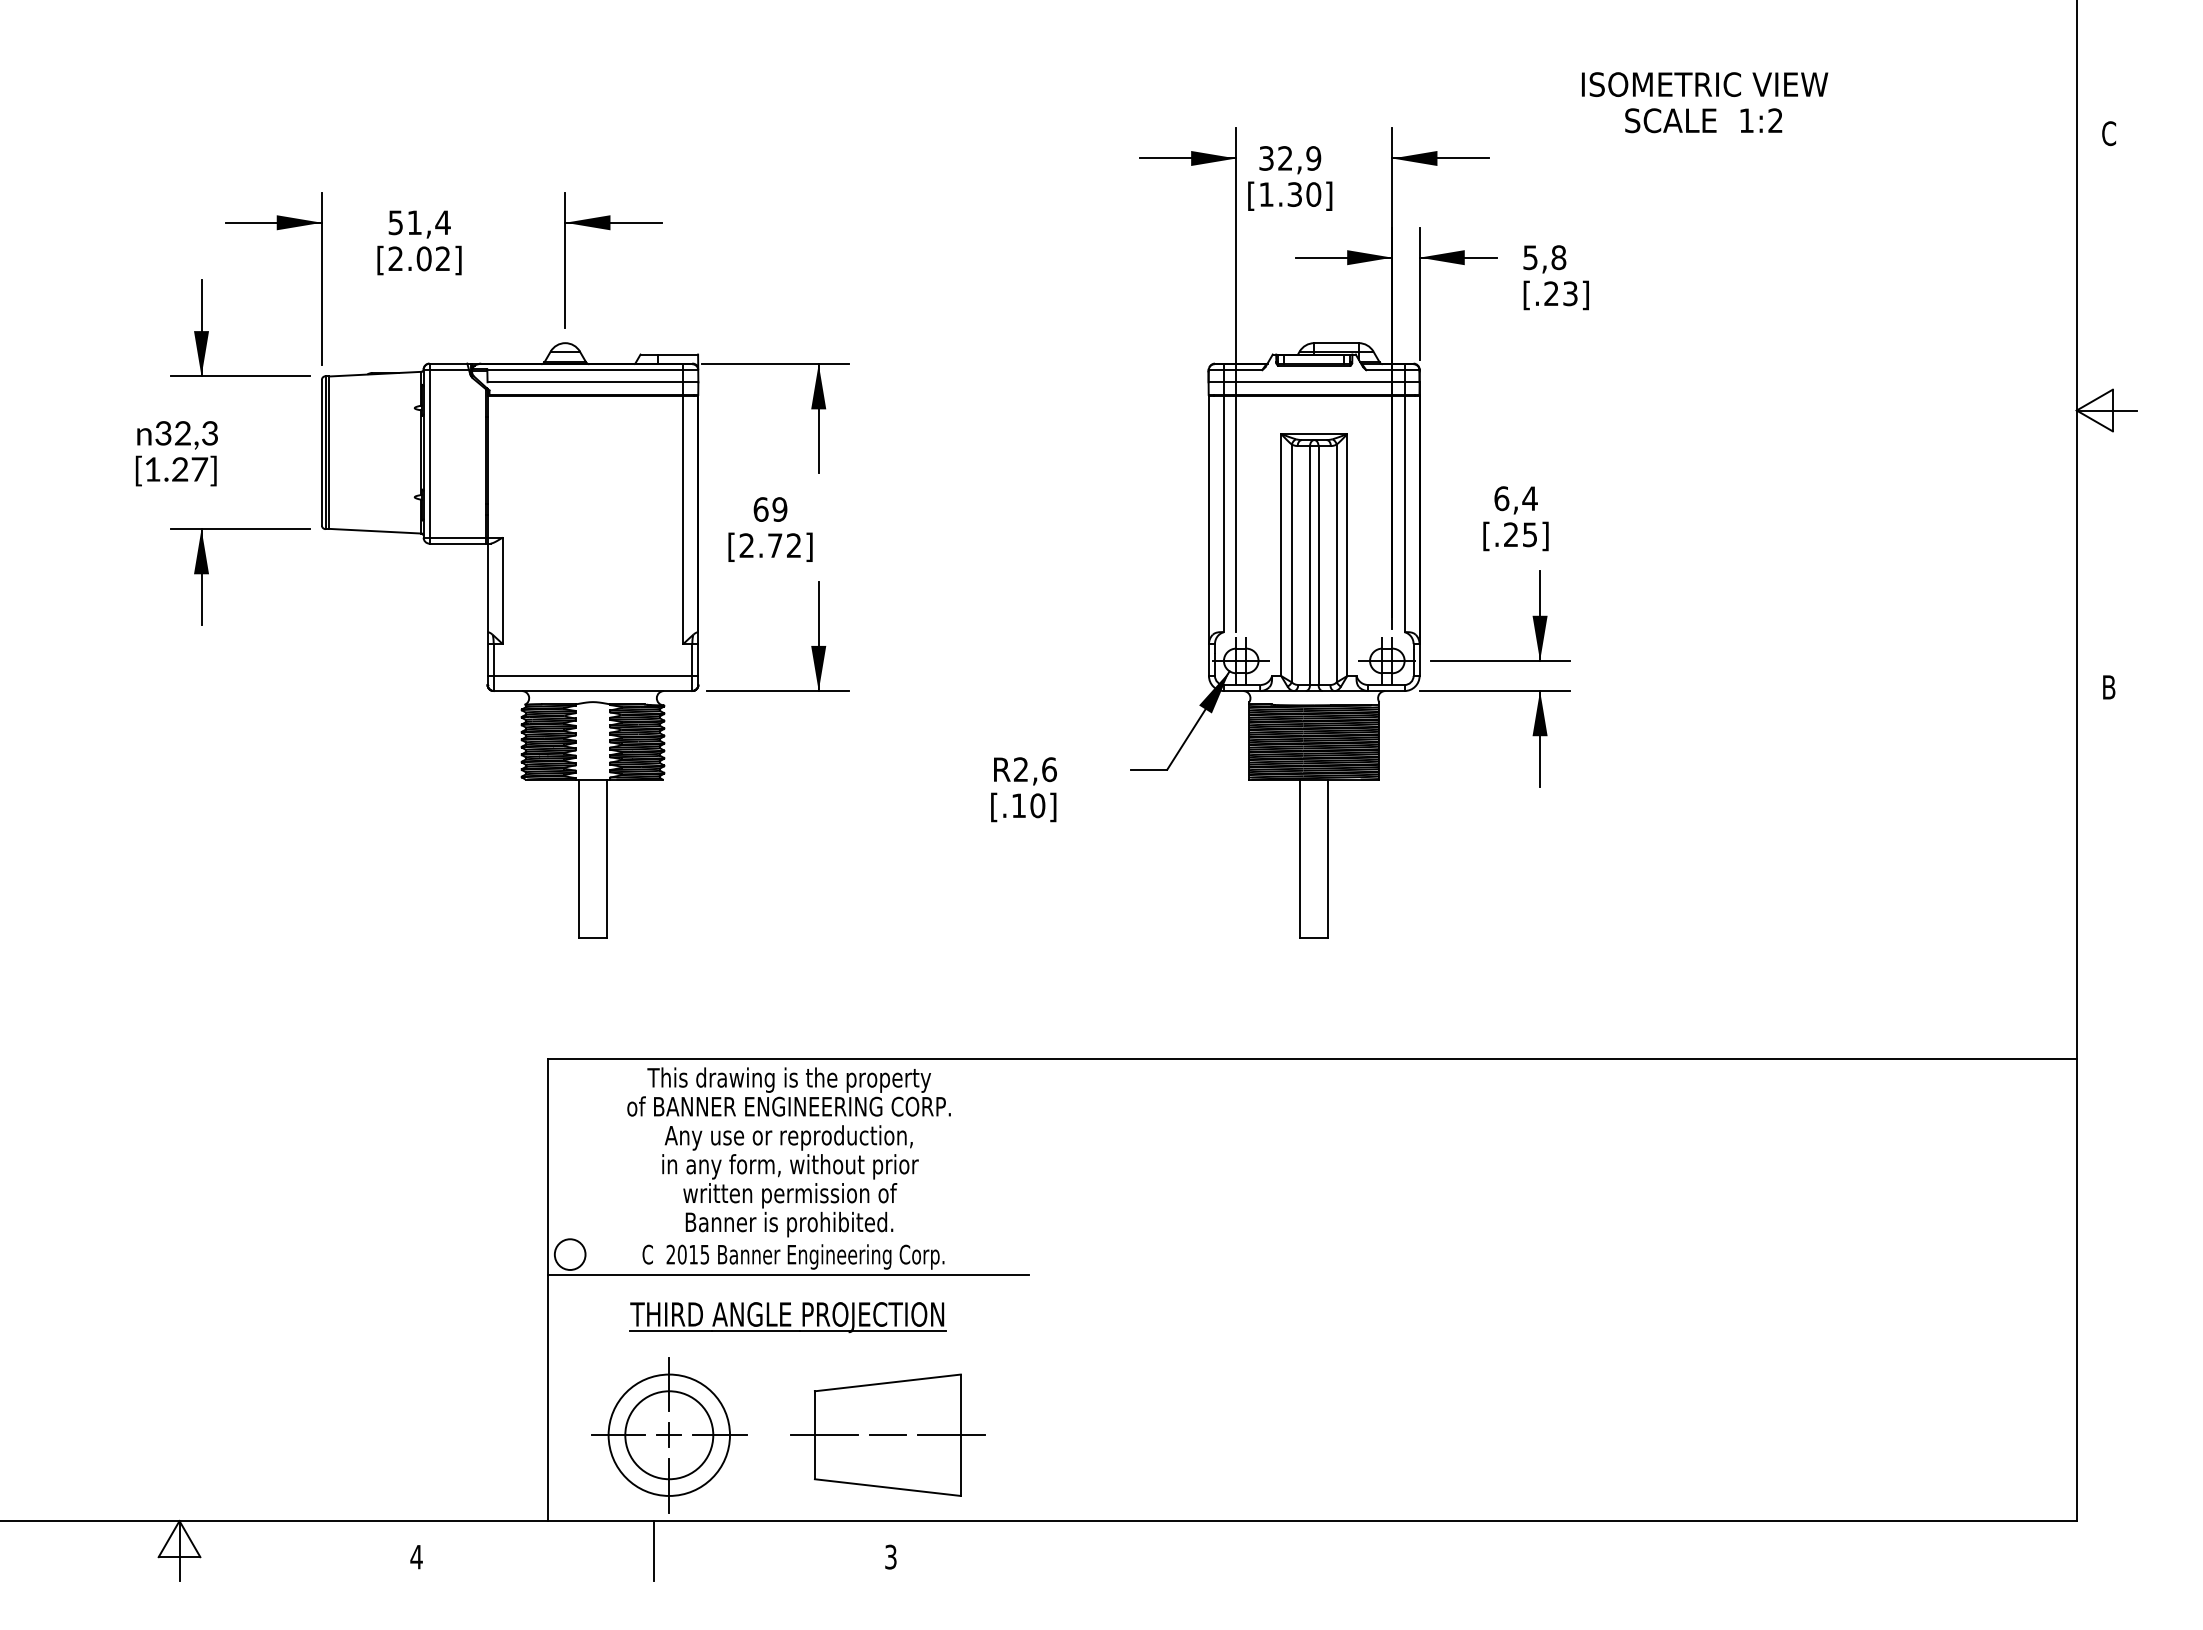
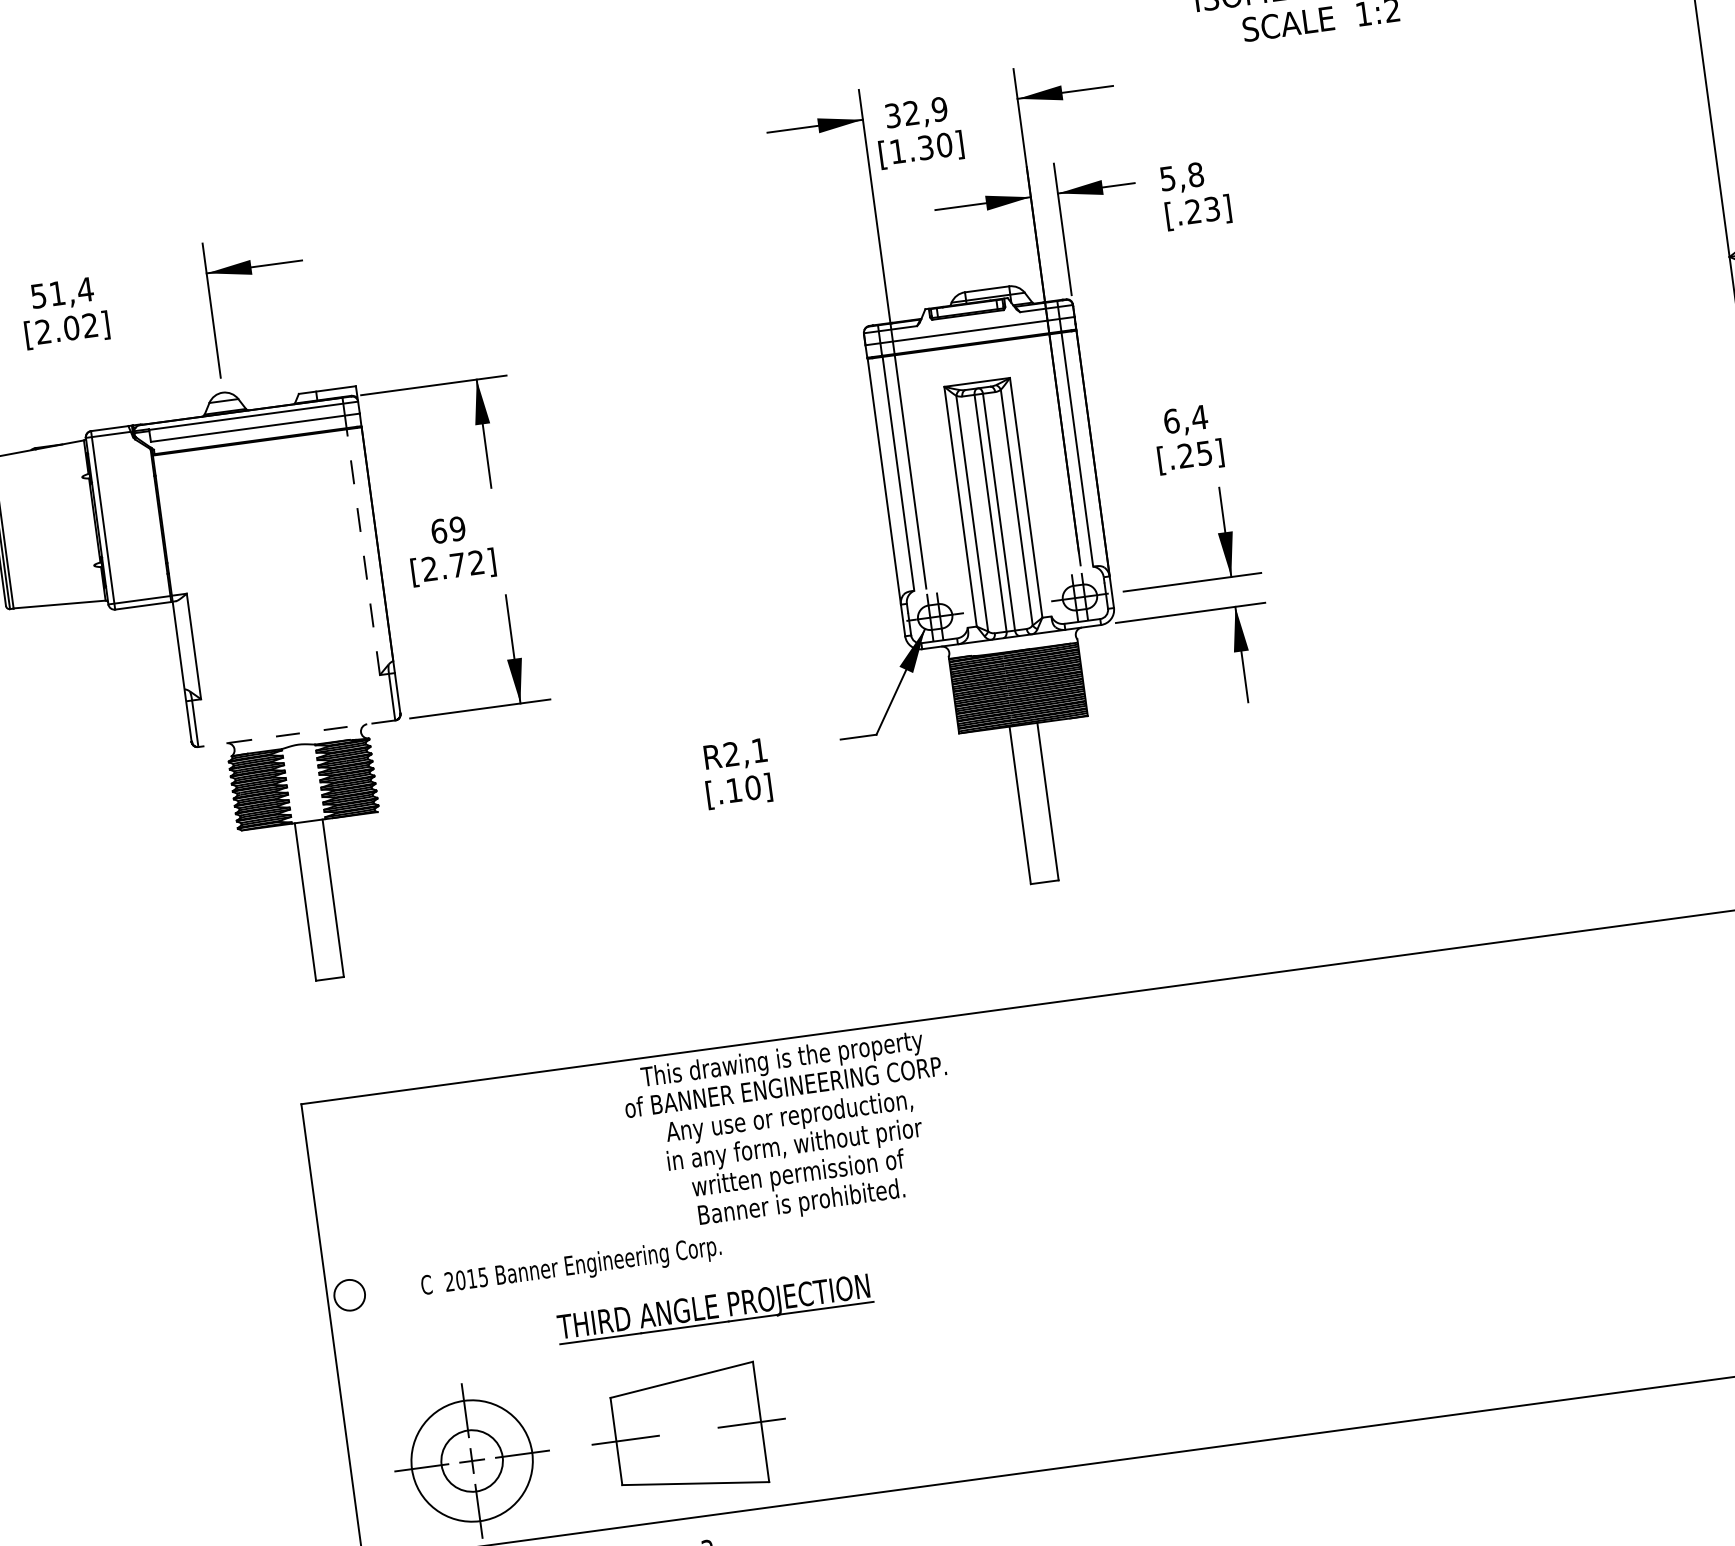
line: (683, 519) -> (363, 551), solid -> dashed
line: (592, 675) -> (294, 718), removed
line: (592, 691) -> (296, 734), solid -> dashed
text: (1049, 769) -> (759, 750), R2,6 -> R2,1
text: (788, 1152) -> (791, 1132), moved
line: (788, 1275) -> (568, 1286), removed
part: (787, 1317) -> (714, 1309), moved
circle: (669, 1435) -> (472, 1461), size x0.7
line: (887, 1435) -> (688, 1432), removed

